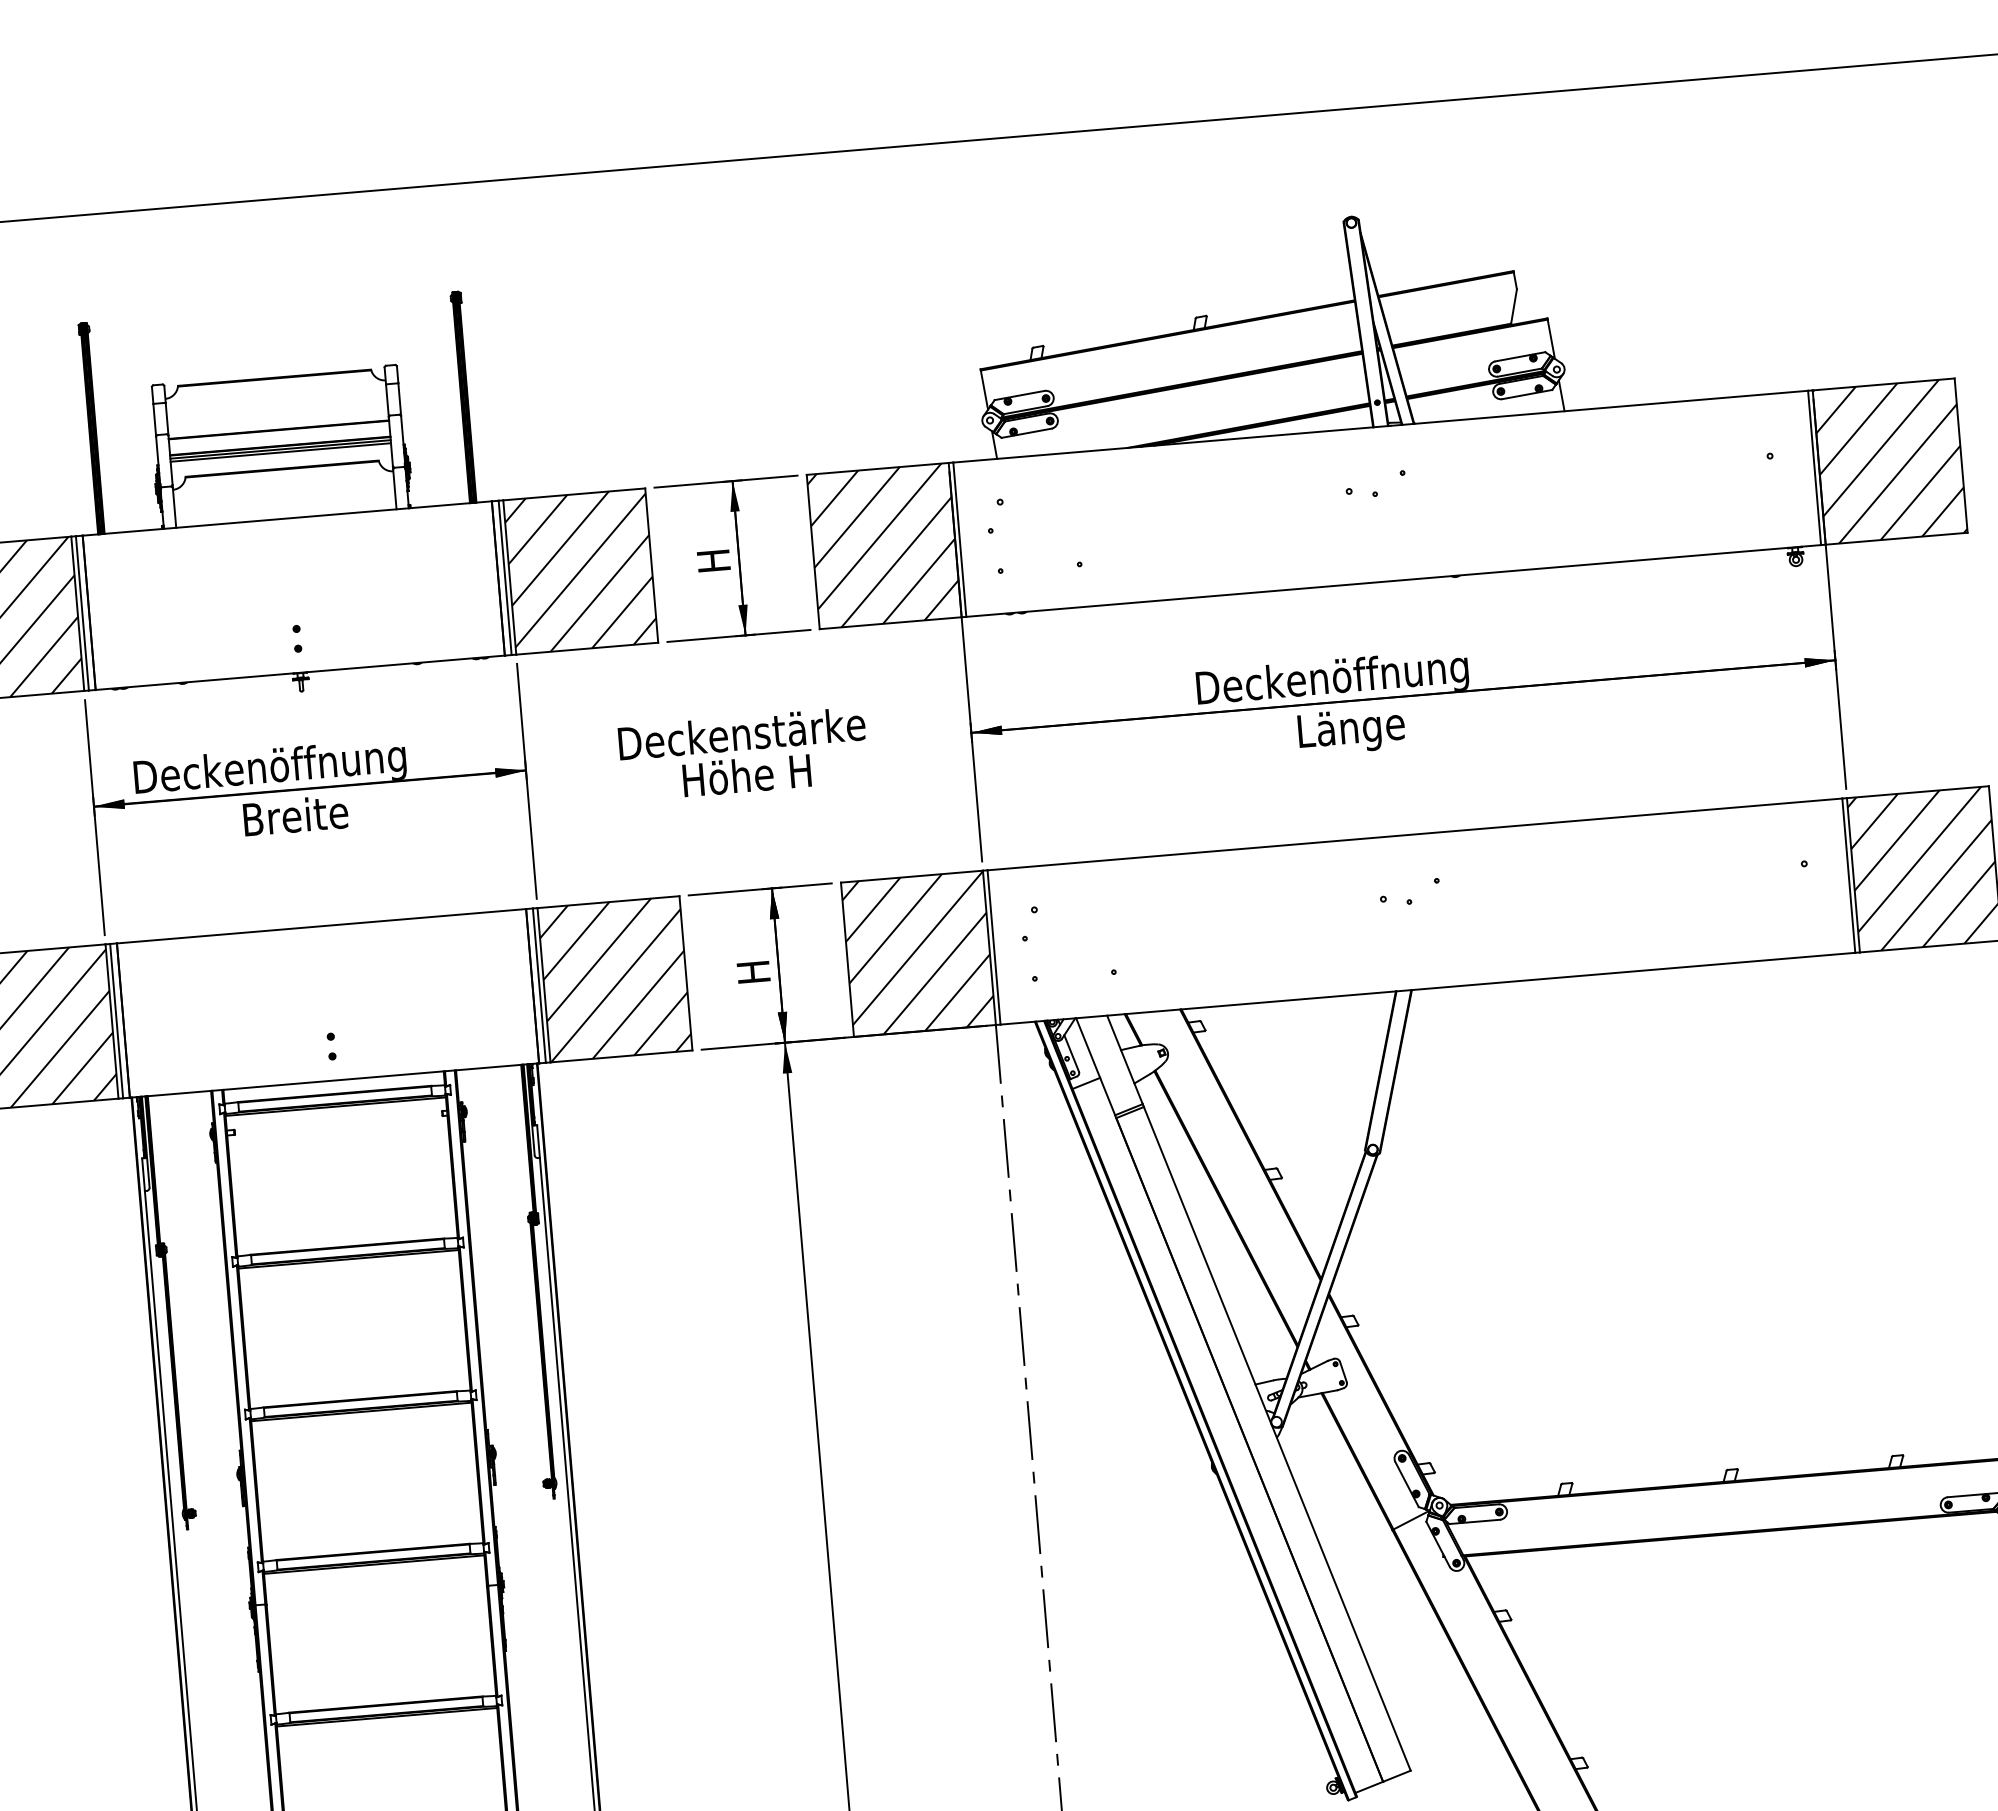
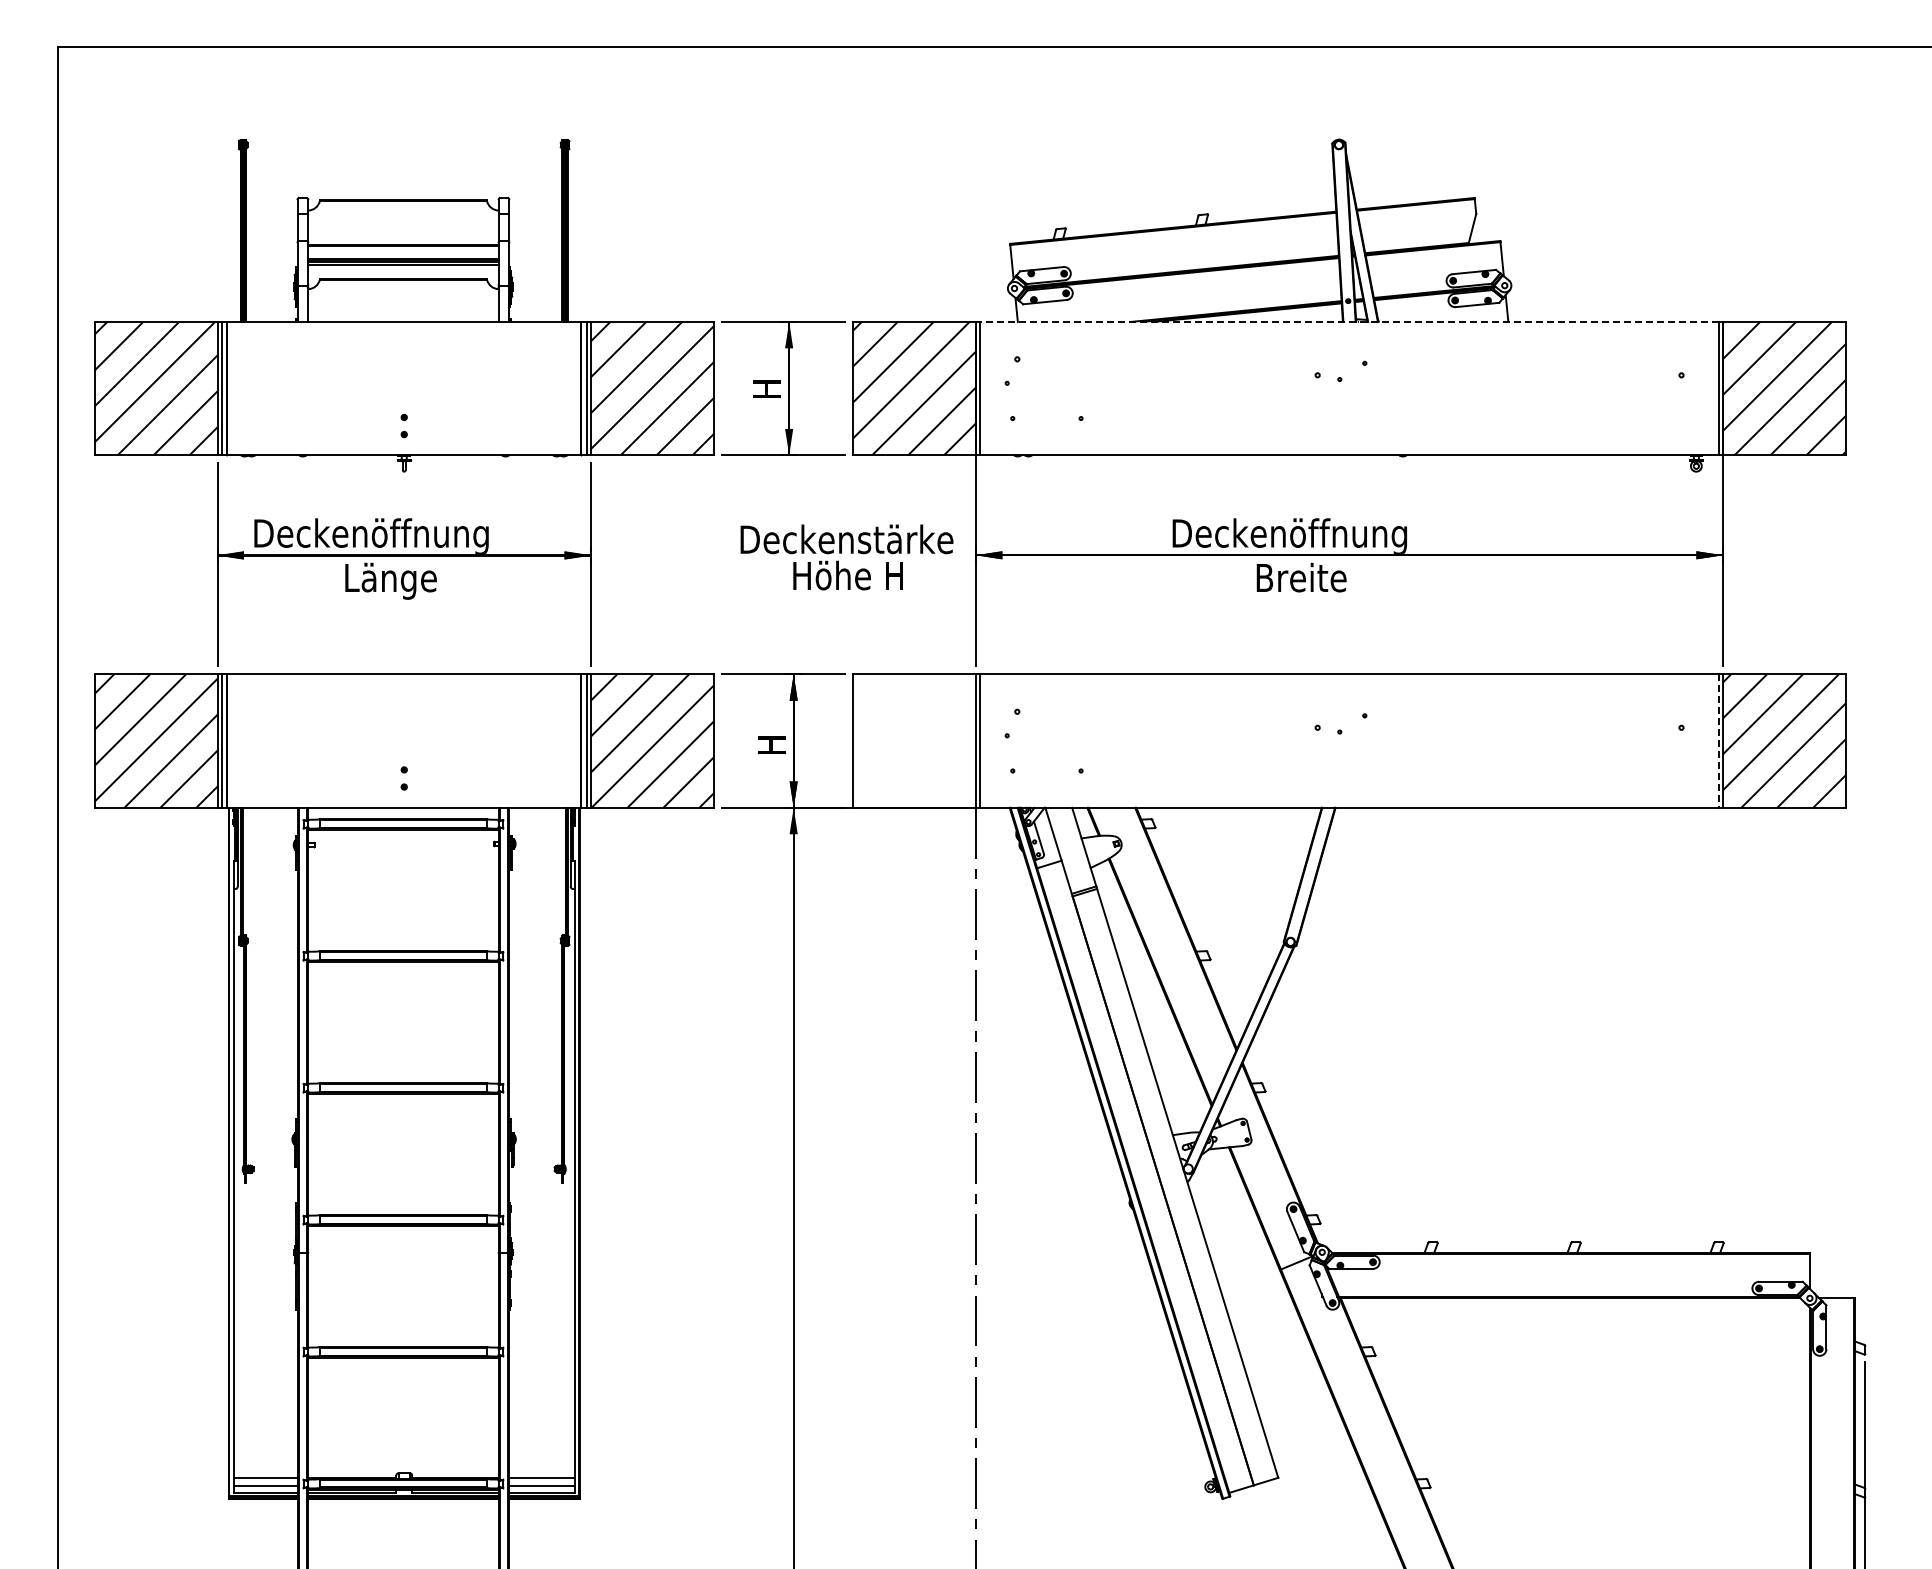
line: (1379, 427) -> (1348, 322), solid -> dashed
text: (1353, 730) -> (1304, 580), Länge -> Breite
text: (743, 754) -> (846, 557), moved
text: (298, 818) -> (392, 580), Breite -> Länge
line: (1848, 876) -> (1718, 741), solid -> dashed
hatch: (918, 953) -> (914, 740), removed

